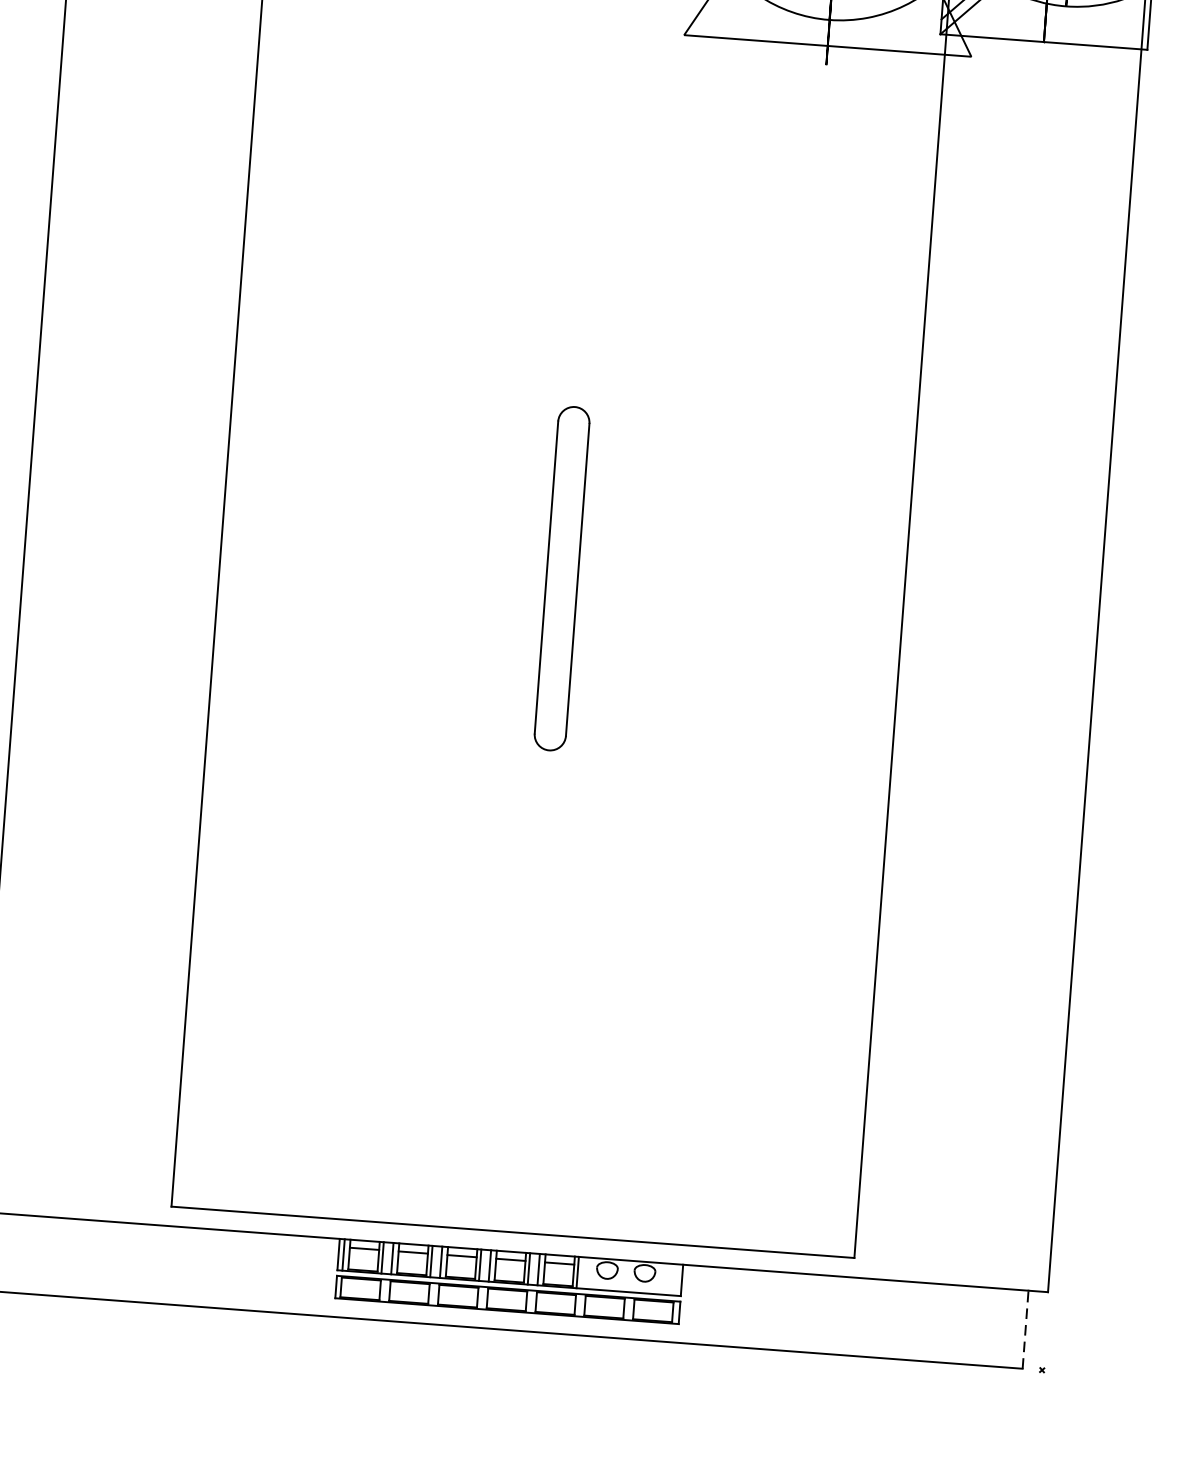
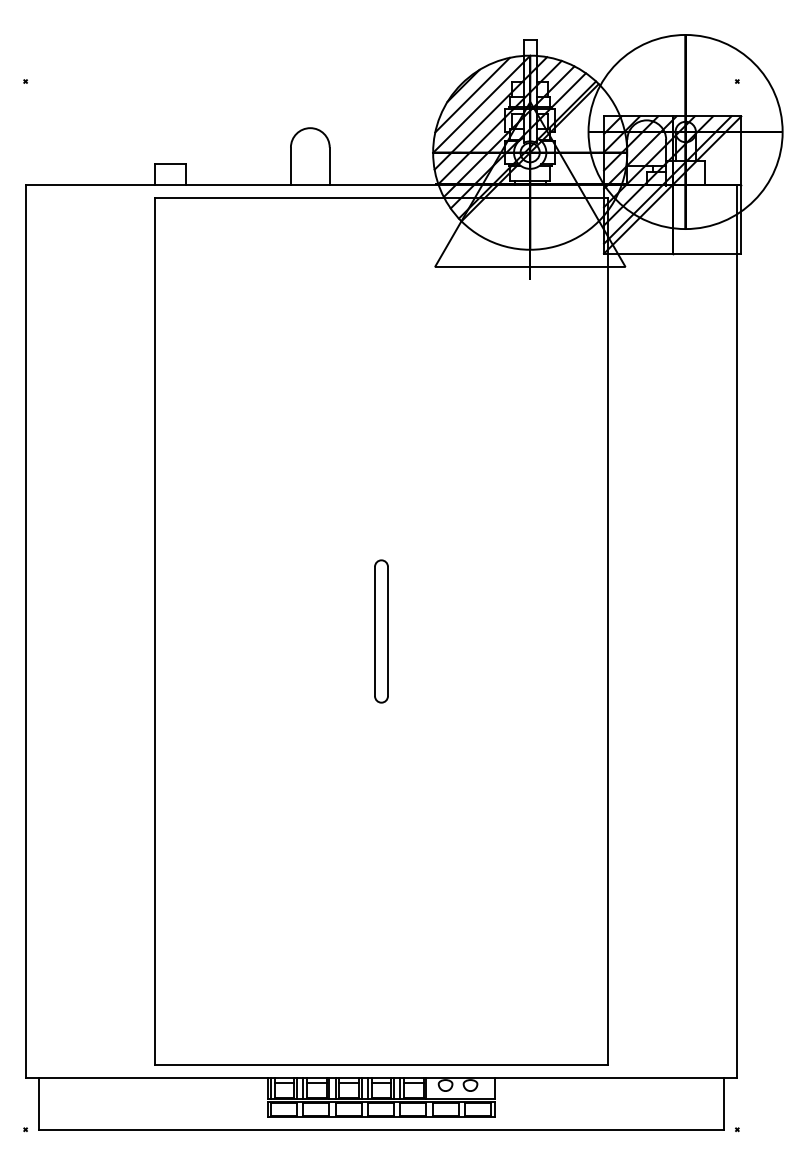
part: (562, 578) -> (381, 631), size x0.62
line: (1025, 1329) -> (724, 1103), dashed -> solid

